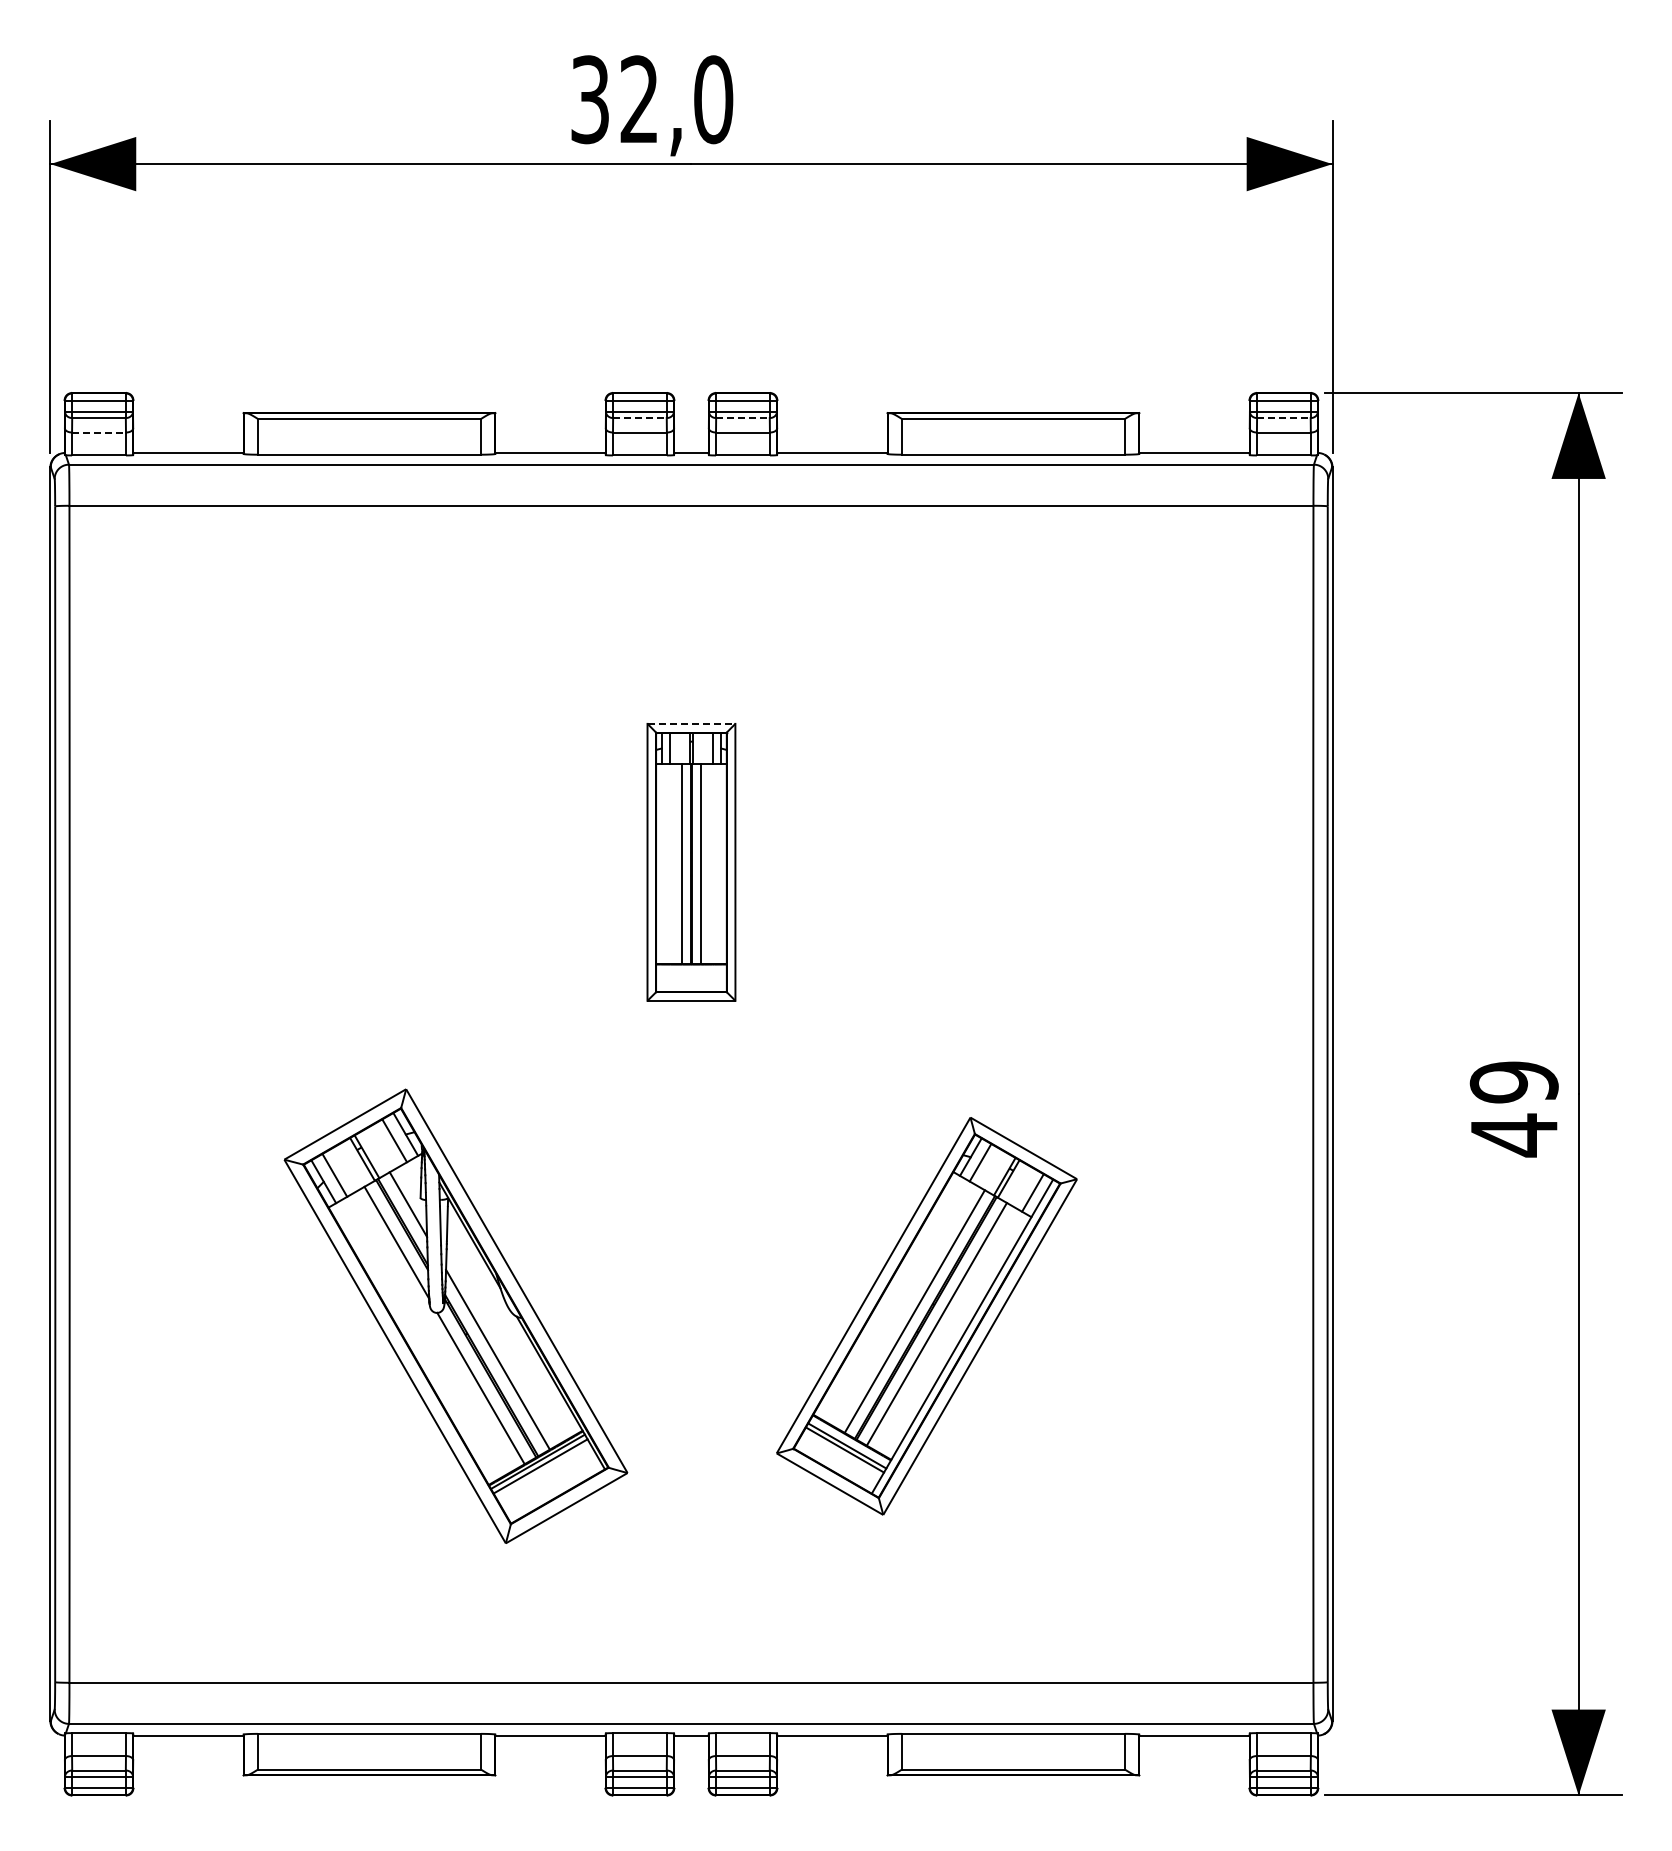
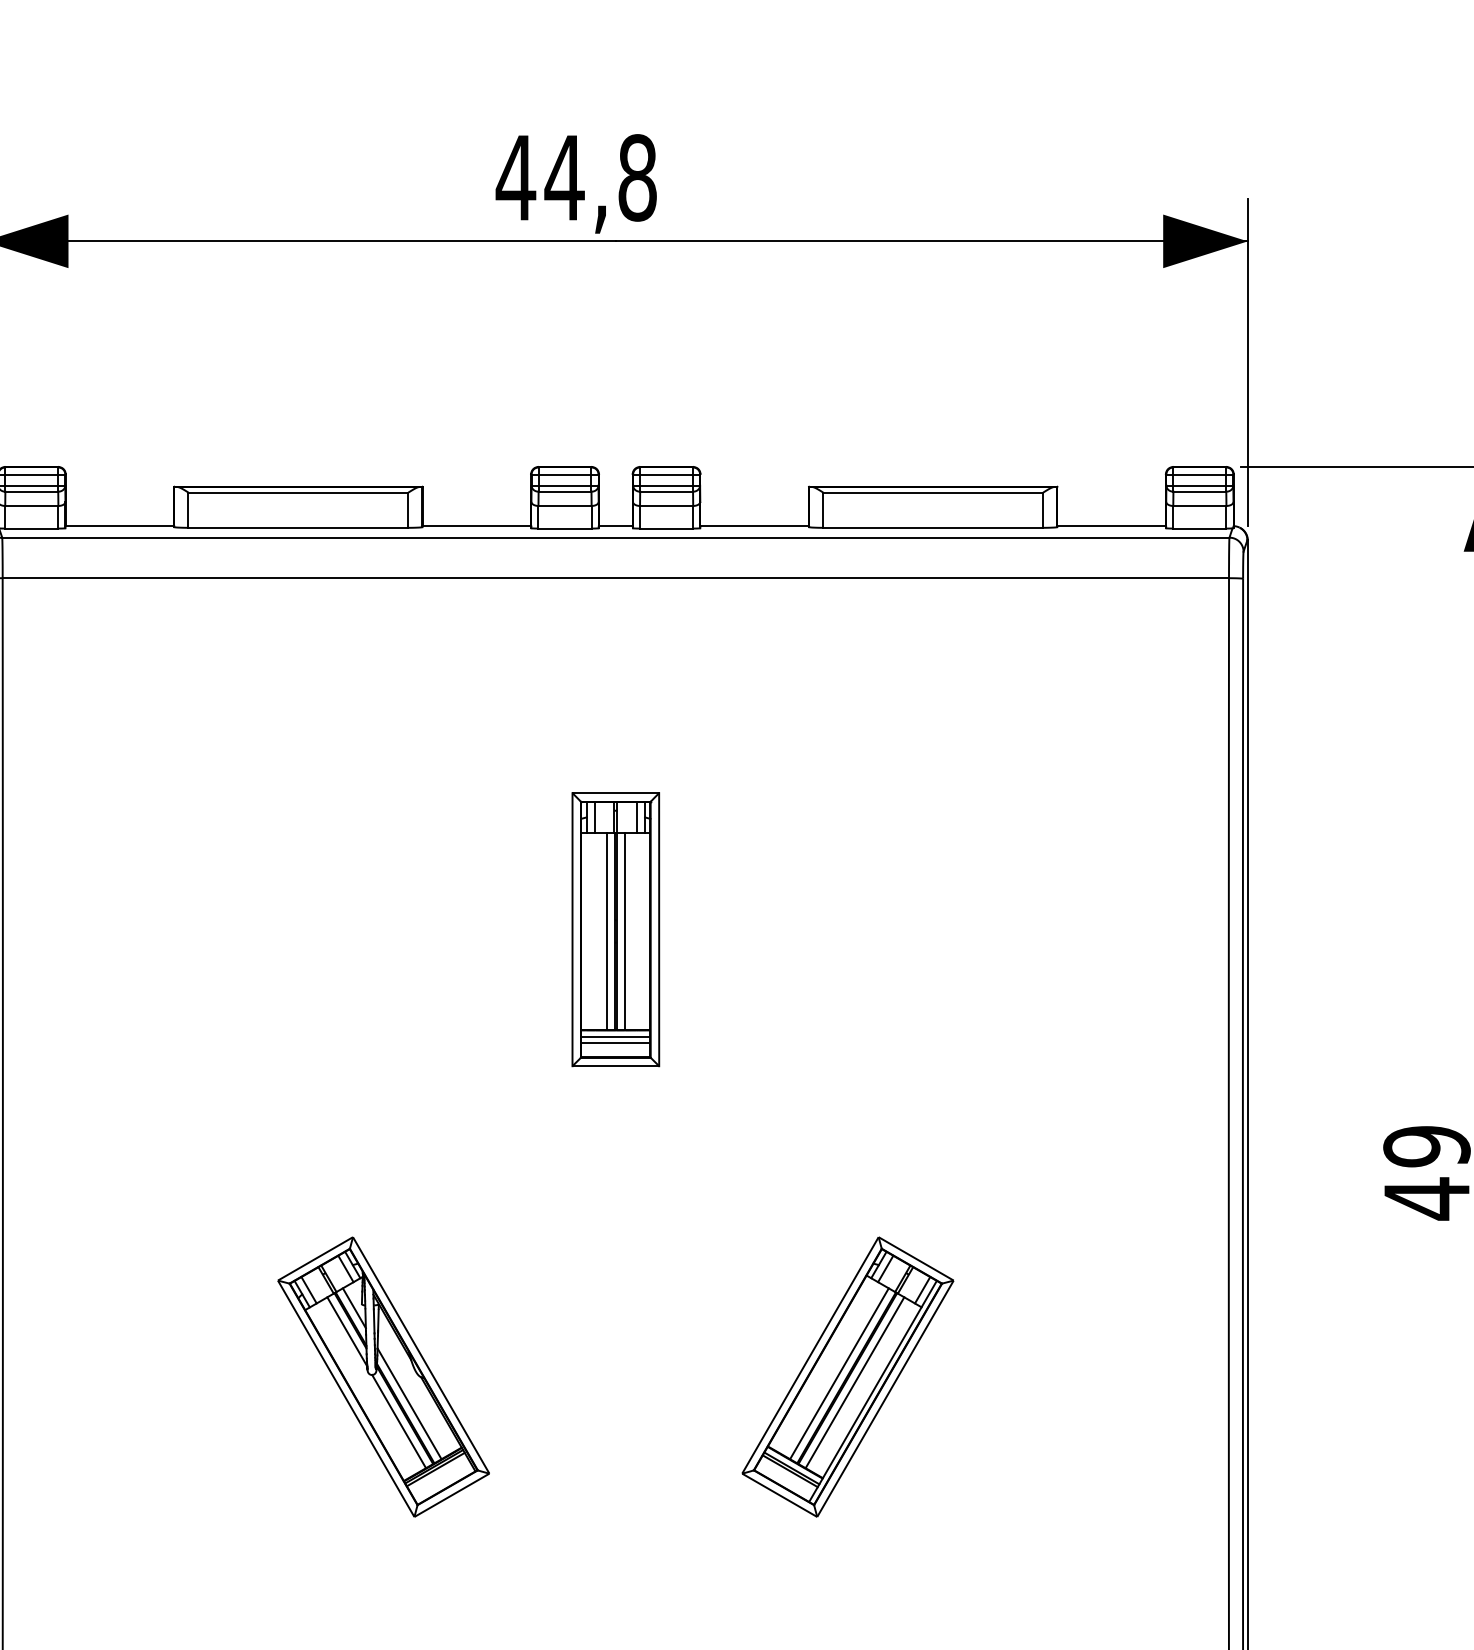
text: (651, 99) -> (576, 177), 32,0 -> 44,8
line: (639, 418) -> (564, 492), dashed -> solid
line: (742, 418) -> (666, 492), dashed -> solid
line: (1283, 418) -> (1199, 492), dashed -> solid
line: (99, 432) -> (32, 505), dashed -> solid
line: (691, 723) -> (615, 792), dashed -> solid
line: (691, 971) -> (615, 1037), added
line: (691, 977) -> (615, 1043), added
part: (455, 1315) -> (383, 1376), size x0.62
part: (926, 1315) -> (847, 1376), size x0.71

